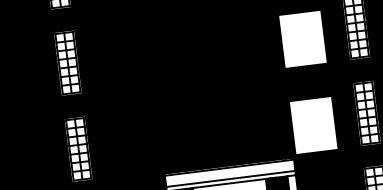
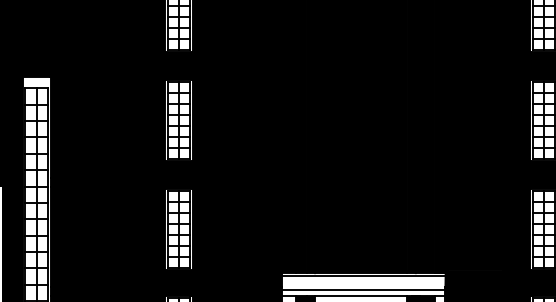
fill: (303, 39) -> (475, 127), added
fill: (313, 125) -> (475, 236), added

